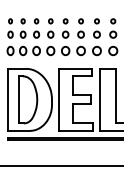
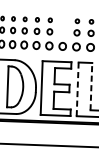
part: (80, 28) -> (62, 26), removed
line: (115, 95) -> (91, 86), solid -> dashed
line: (100, 100) -> (77, 89), solid -> dashed

